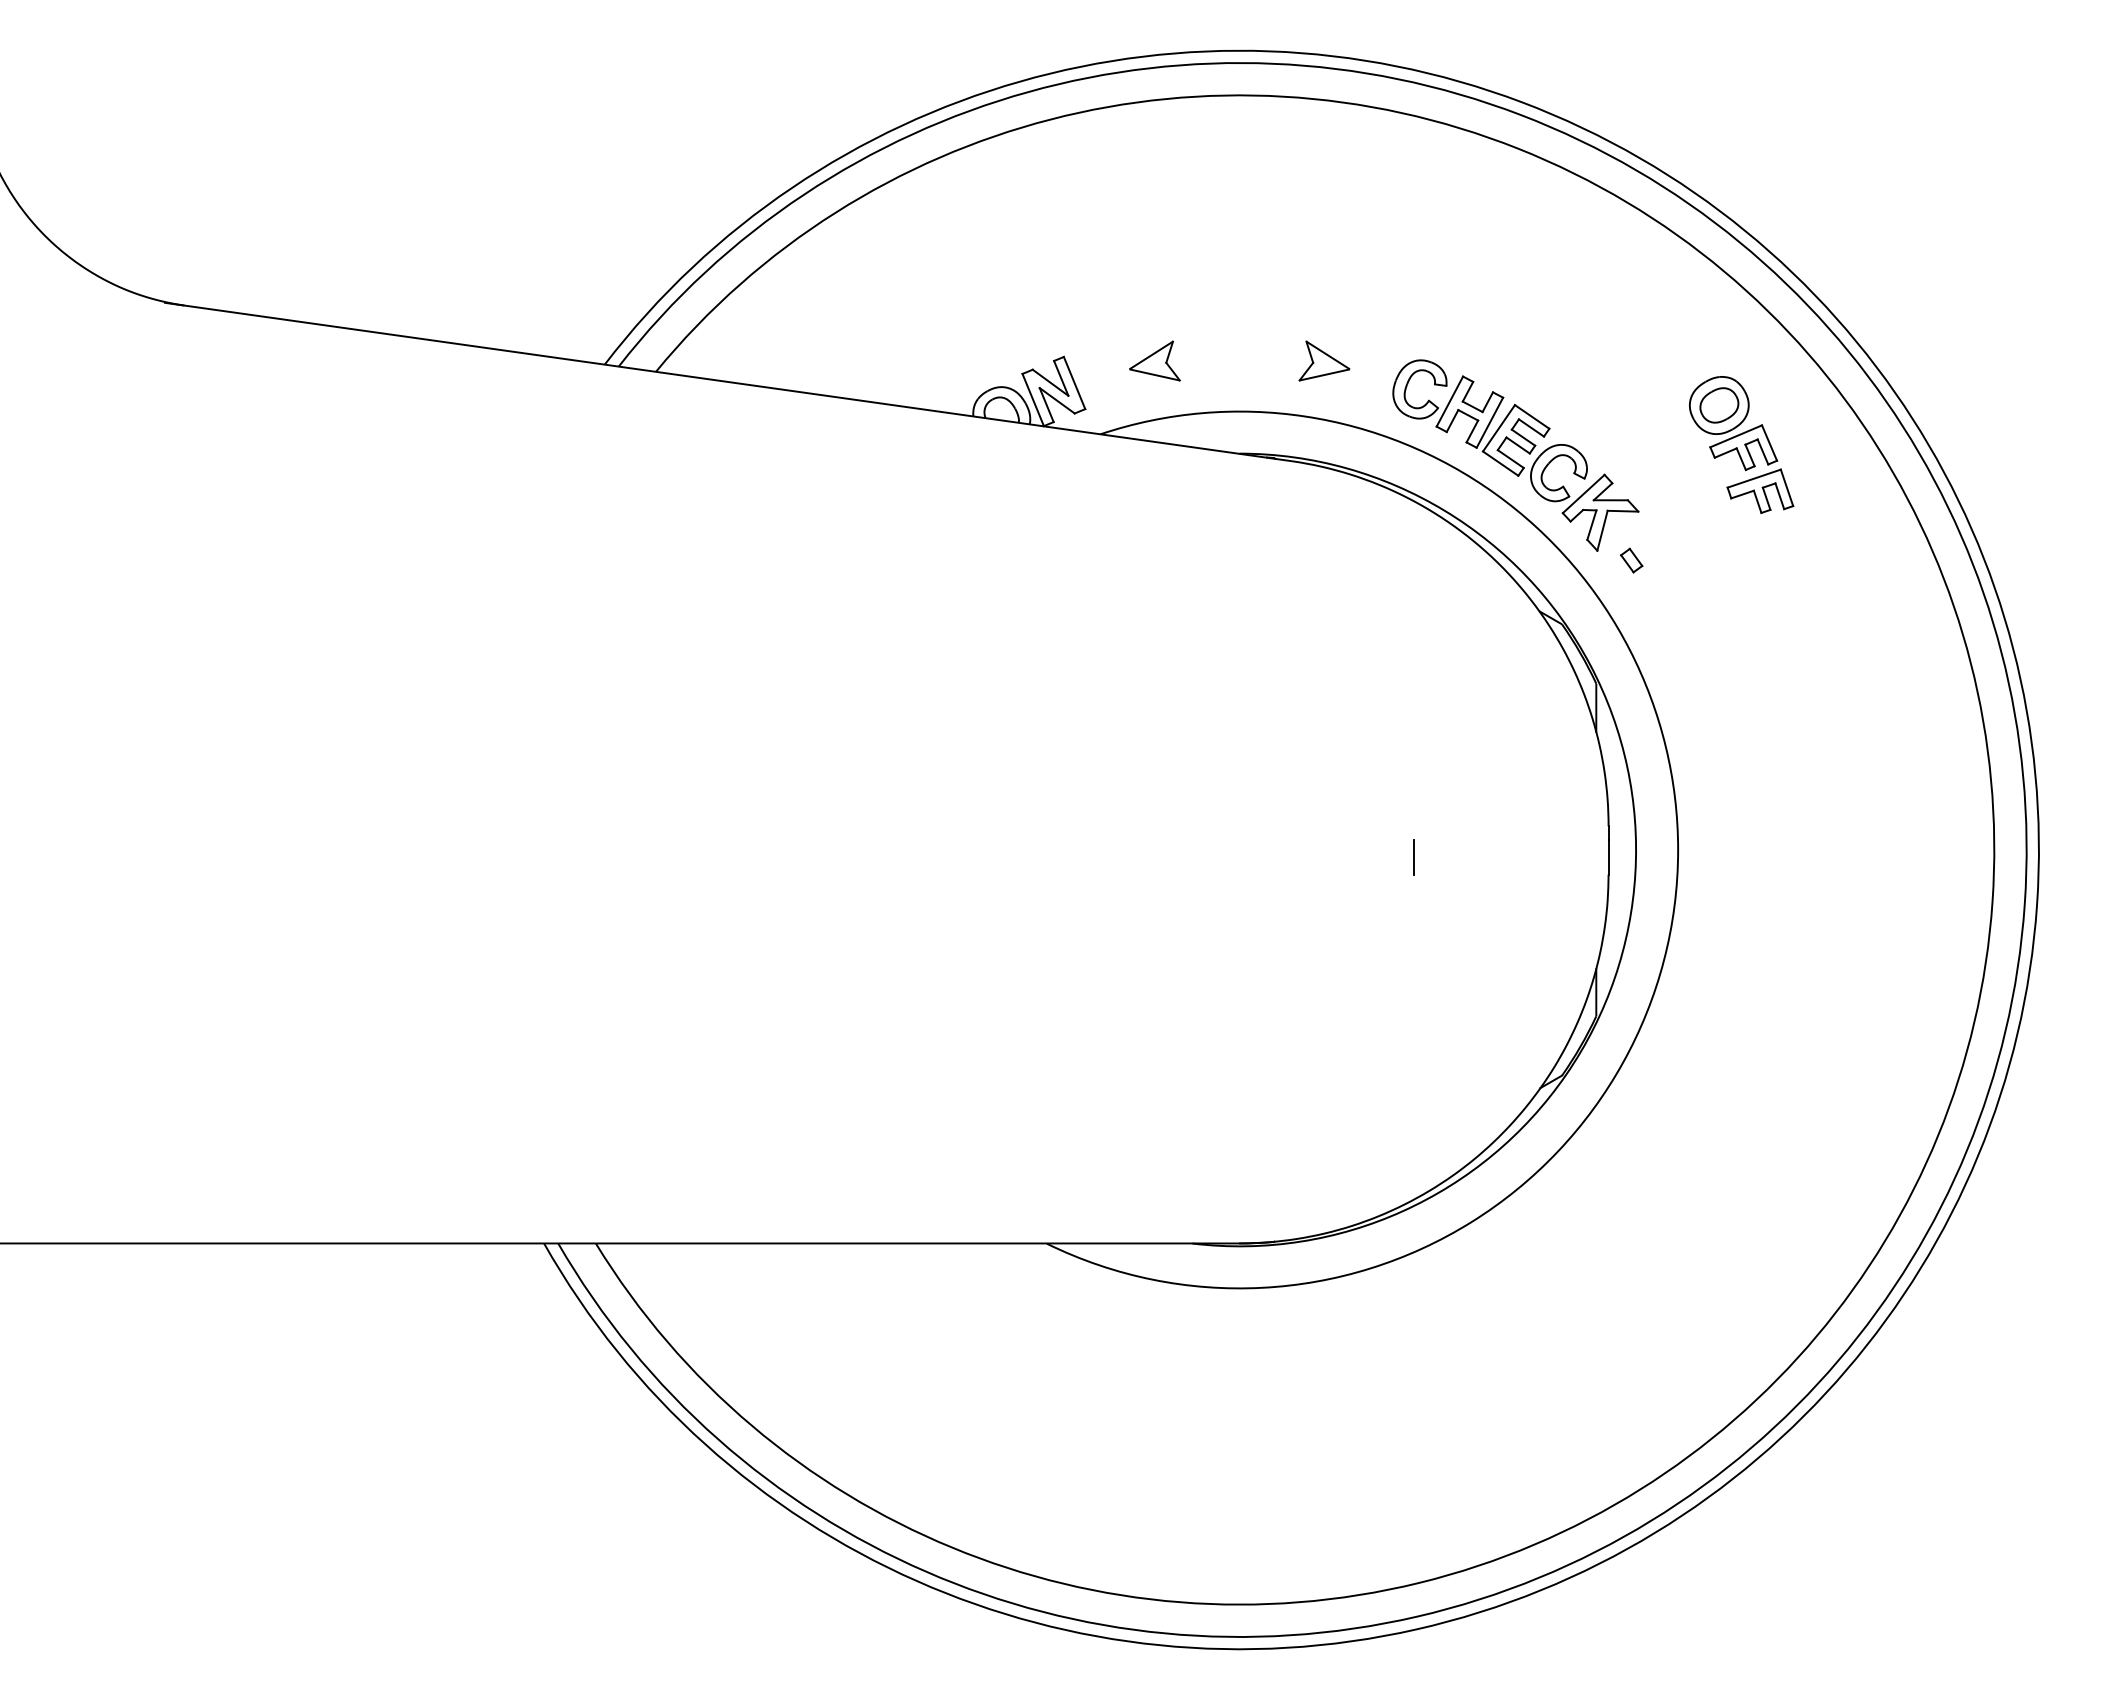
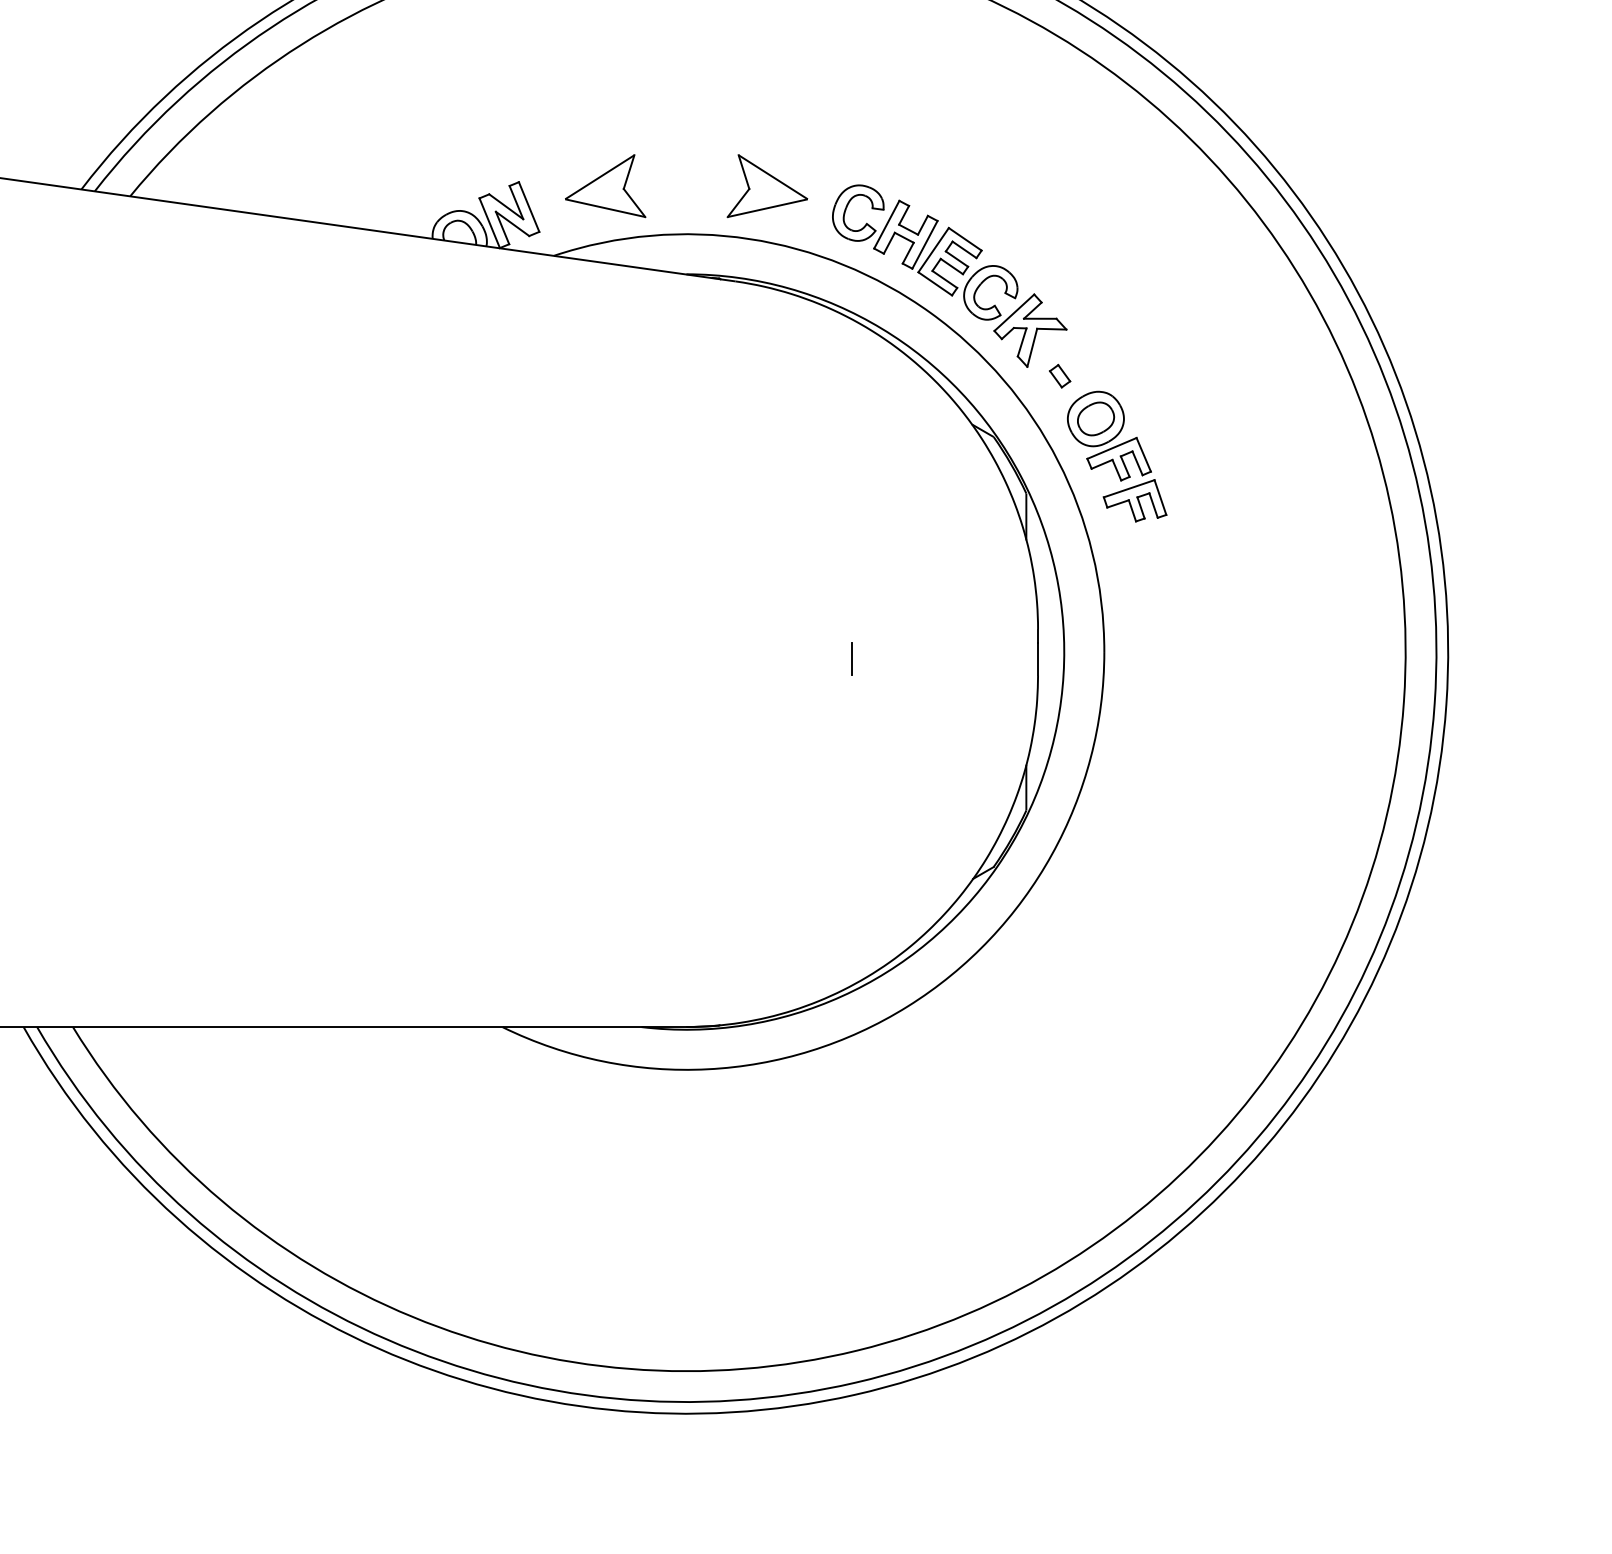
part: (1154, 360) -> (605, 185), size x1.67
part: (1324, 360) -> (767, 185), size x1.67
part: (1741, 444) -> (1117, 456), moved

